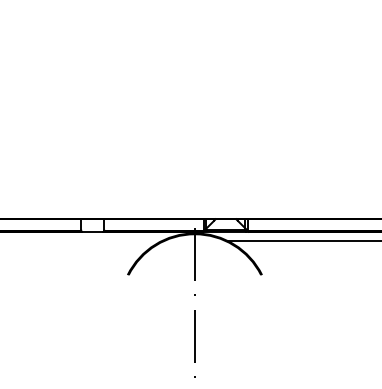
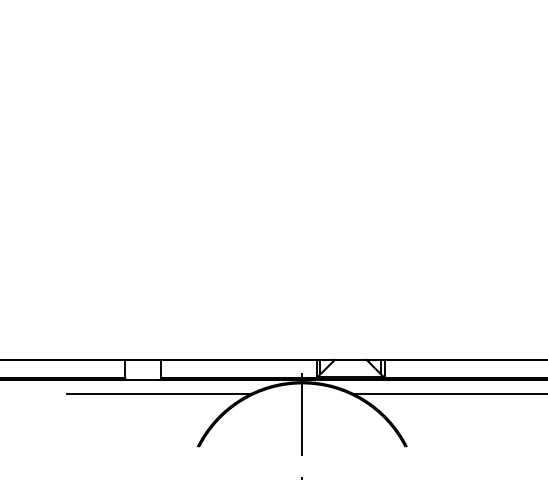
line: (103, 240) -> (159, 393), added

